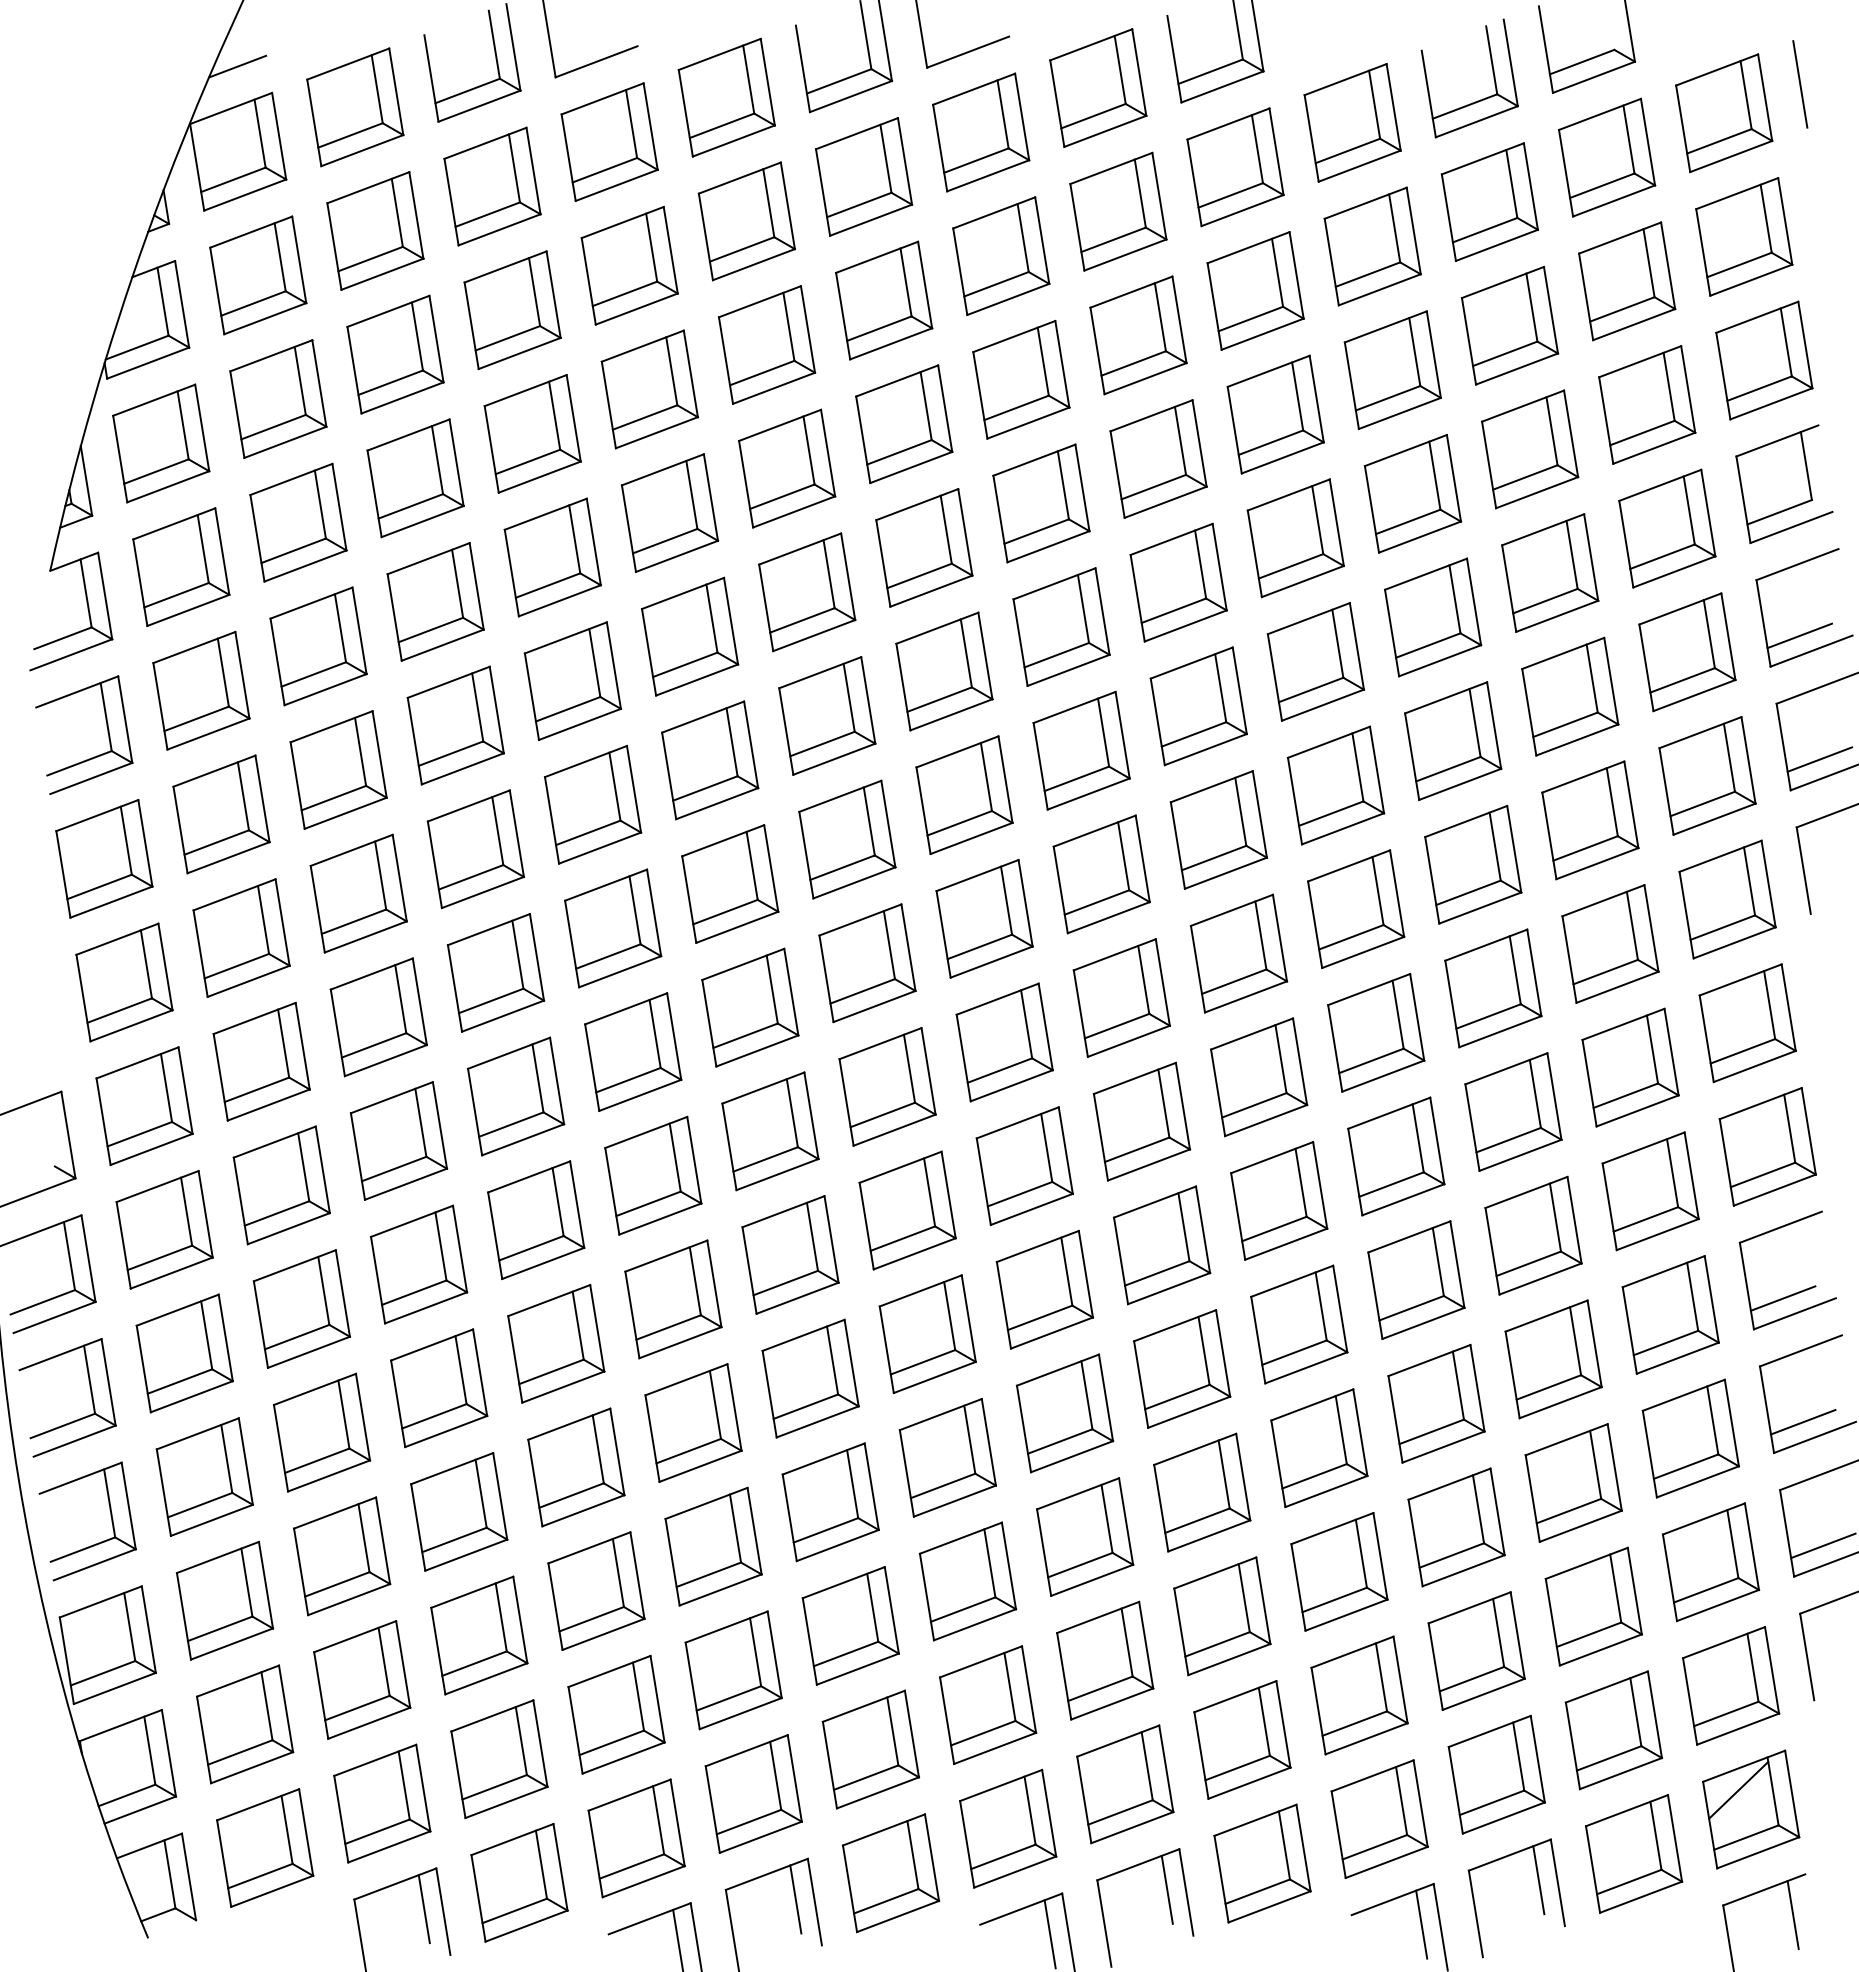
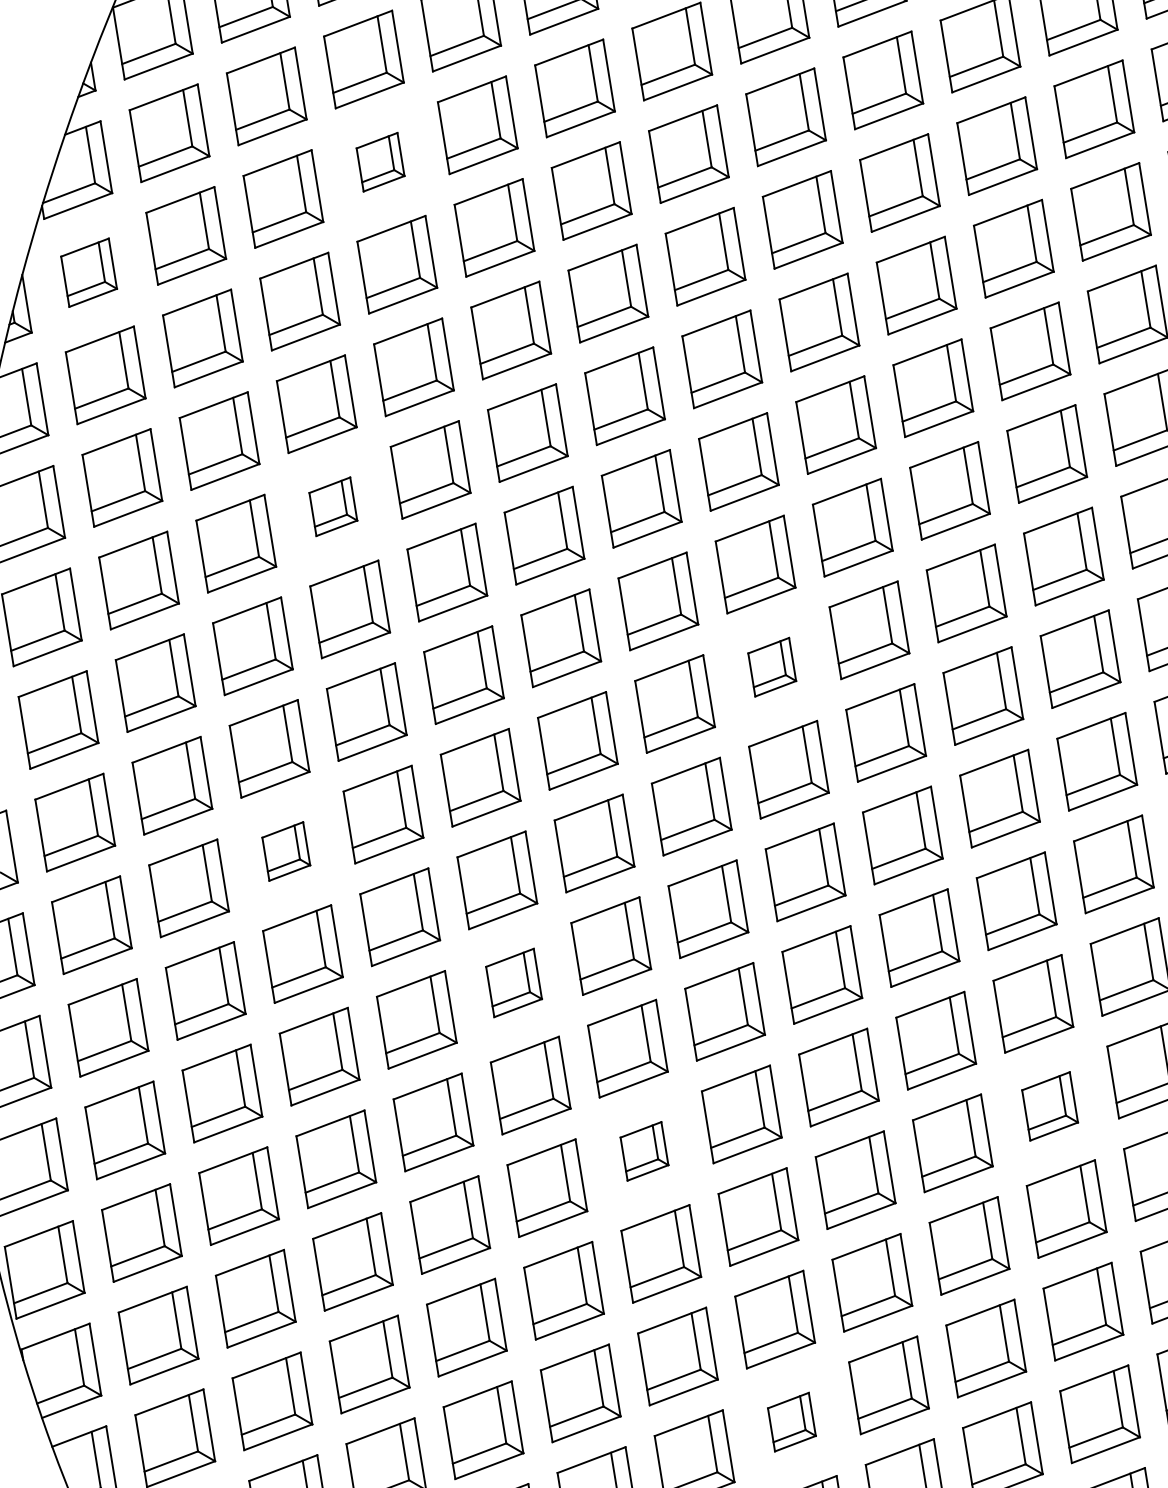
part: (512, 310) -> (380, 162), size x0.6
part: (161, 443) -> (89, 272), size x0.7
part: (455, 725) -> (333, 506), size x0.6
part: (984, 918) -> (772, 666), size x0.6
part: (398, 1140) -> (285, 851), size x0.6
part: (673, 1299) -> (514, 983), size x0.7
part: (1319, 1447) -> (1050, 1105), size x0.7
part: (830, 1502) -> (644, 1151), size x0.6
part: (1008, 1828) -> (792, 1422), size x0.6

